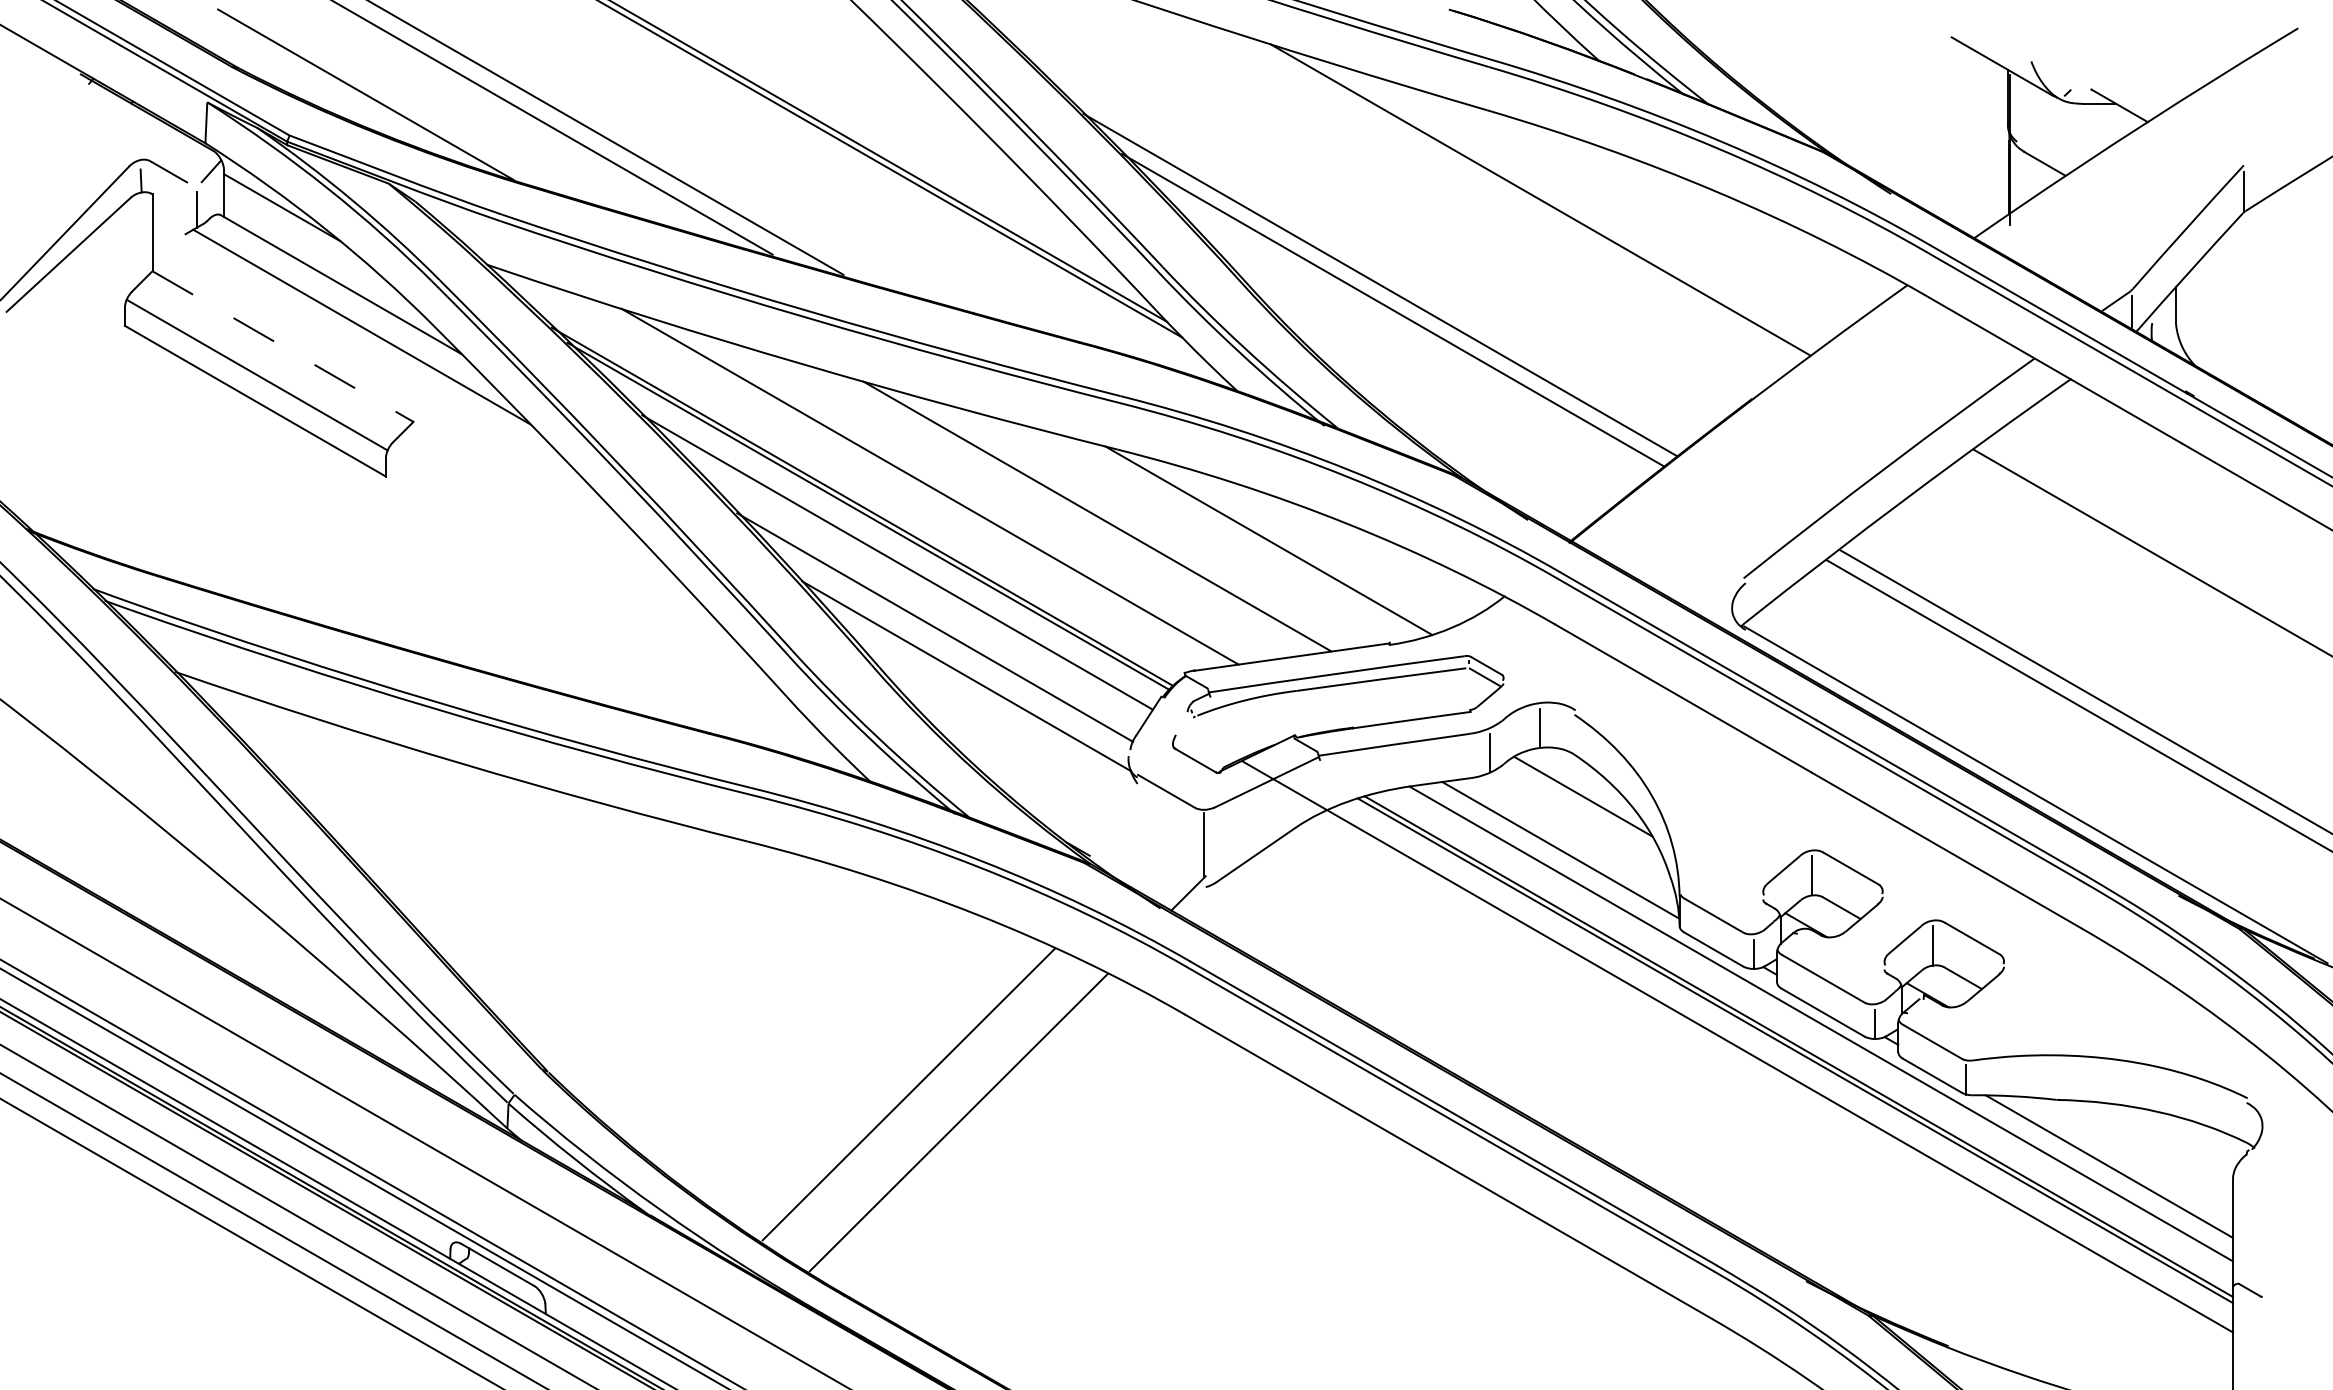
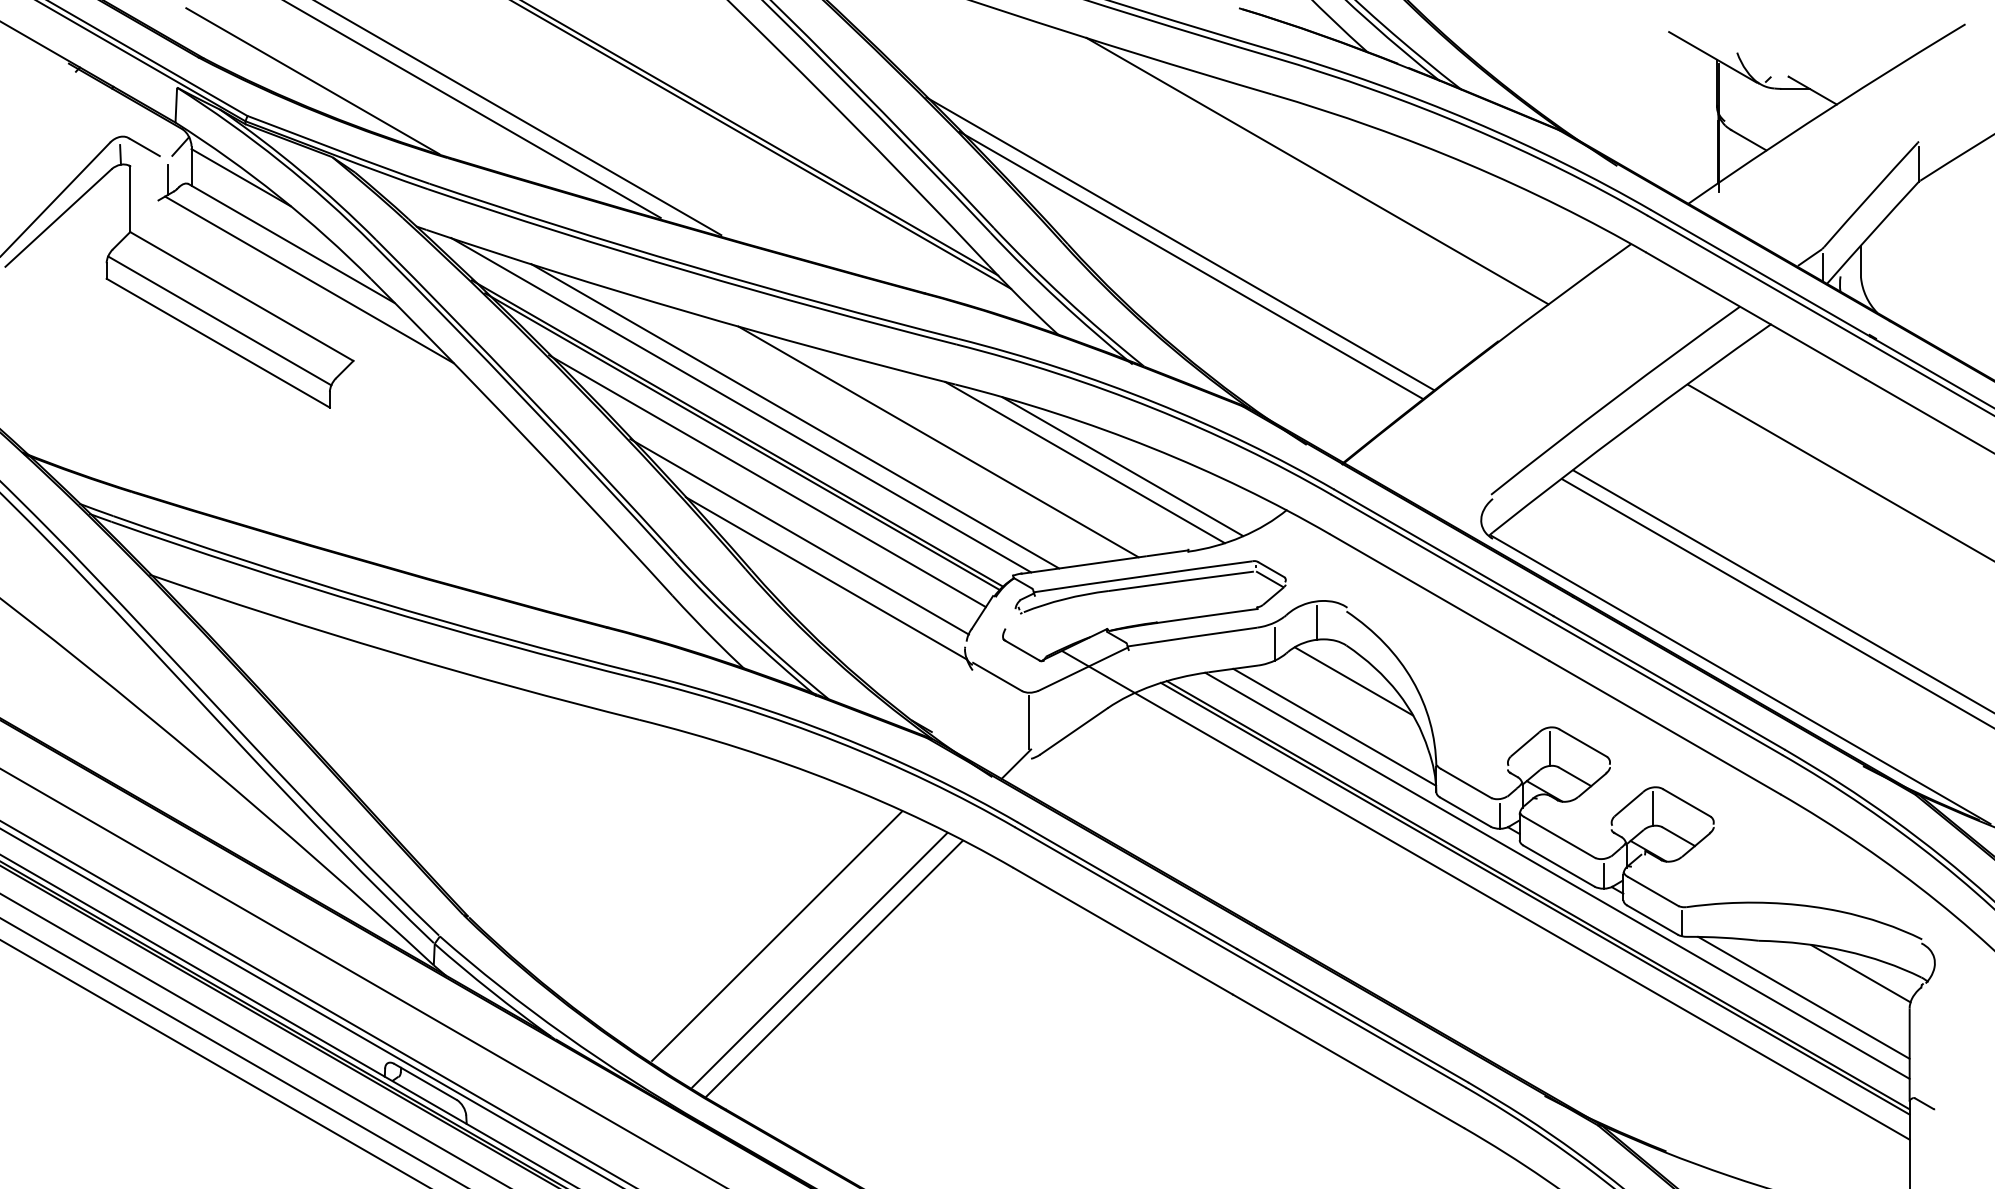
line: (282, 346) -> (241, 296), dashed -> solid
line: (867, 472) -> (741, 404), added
line: (1312, 545) -> (1122, 466), added
line: (975, 1132) -> (834, 968), added
line: (2175, 1138) -> (1860, 973), added

